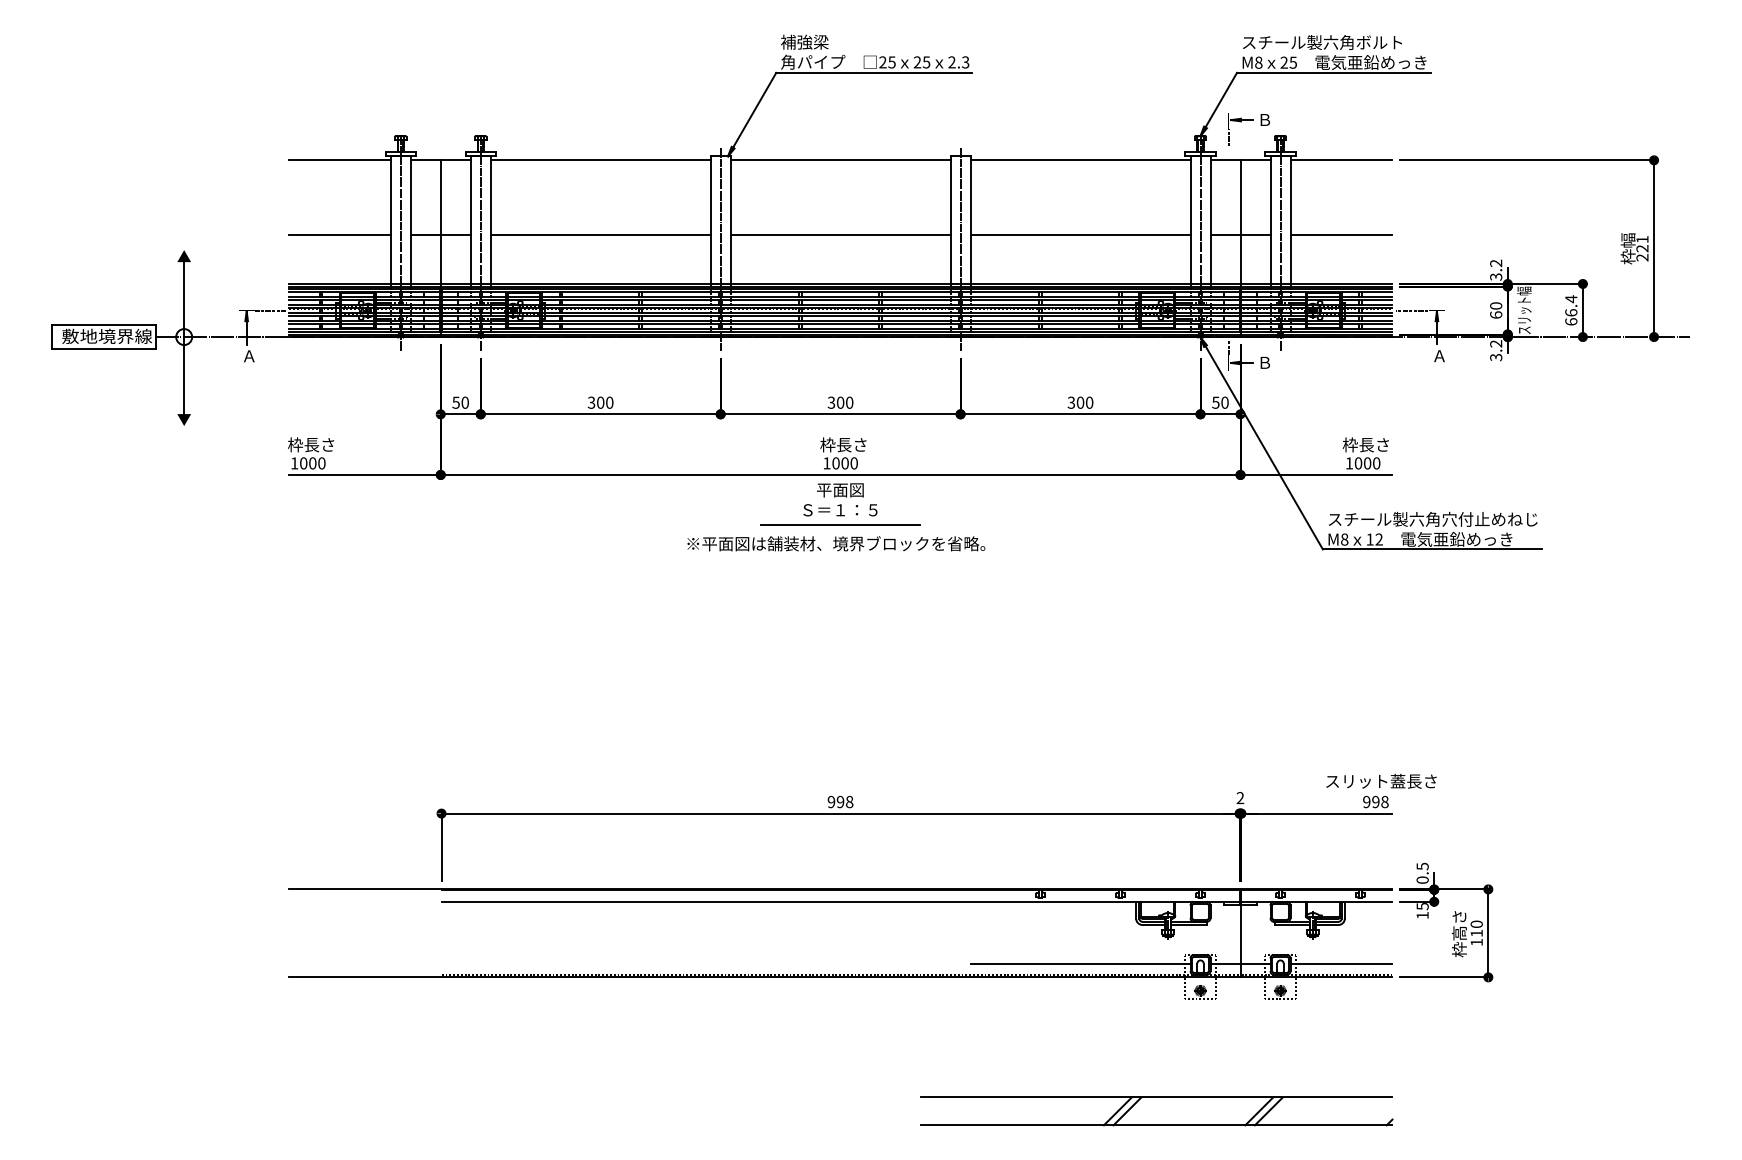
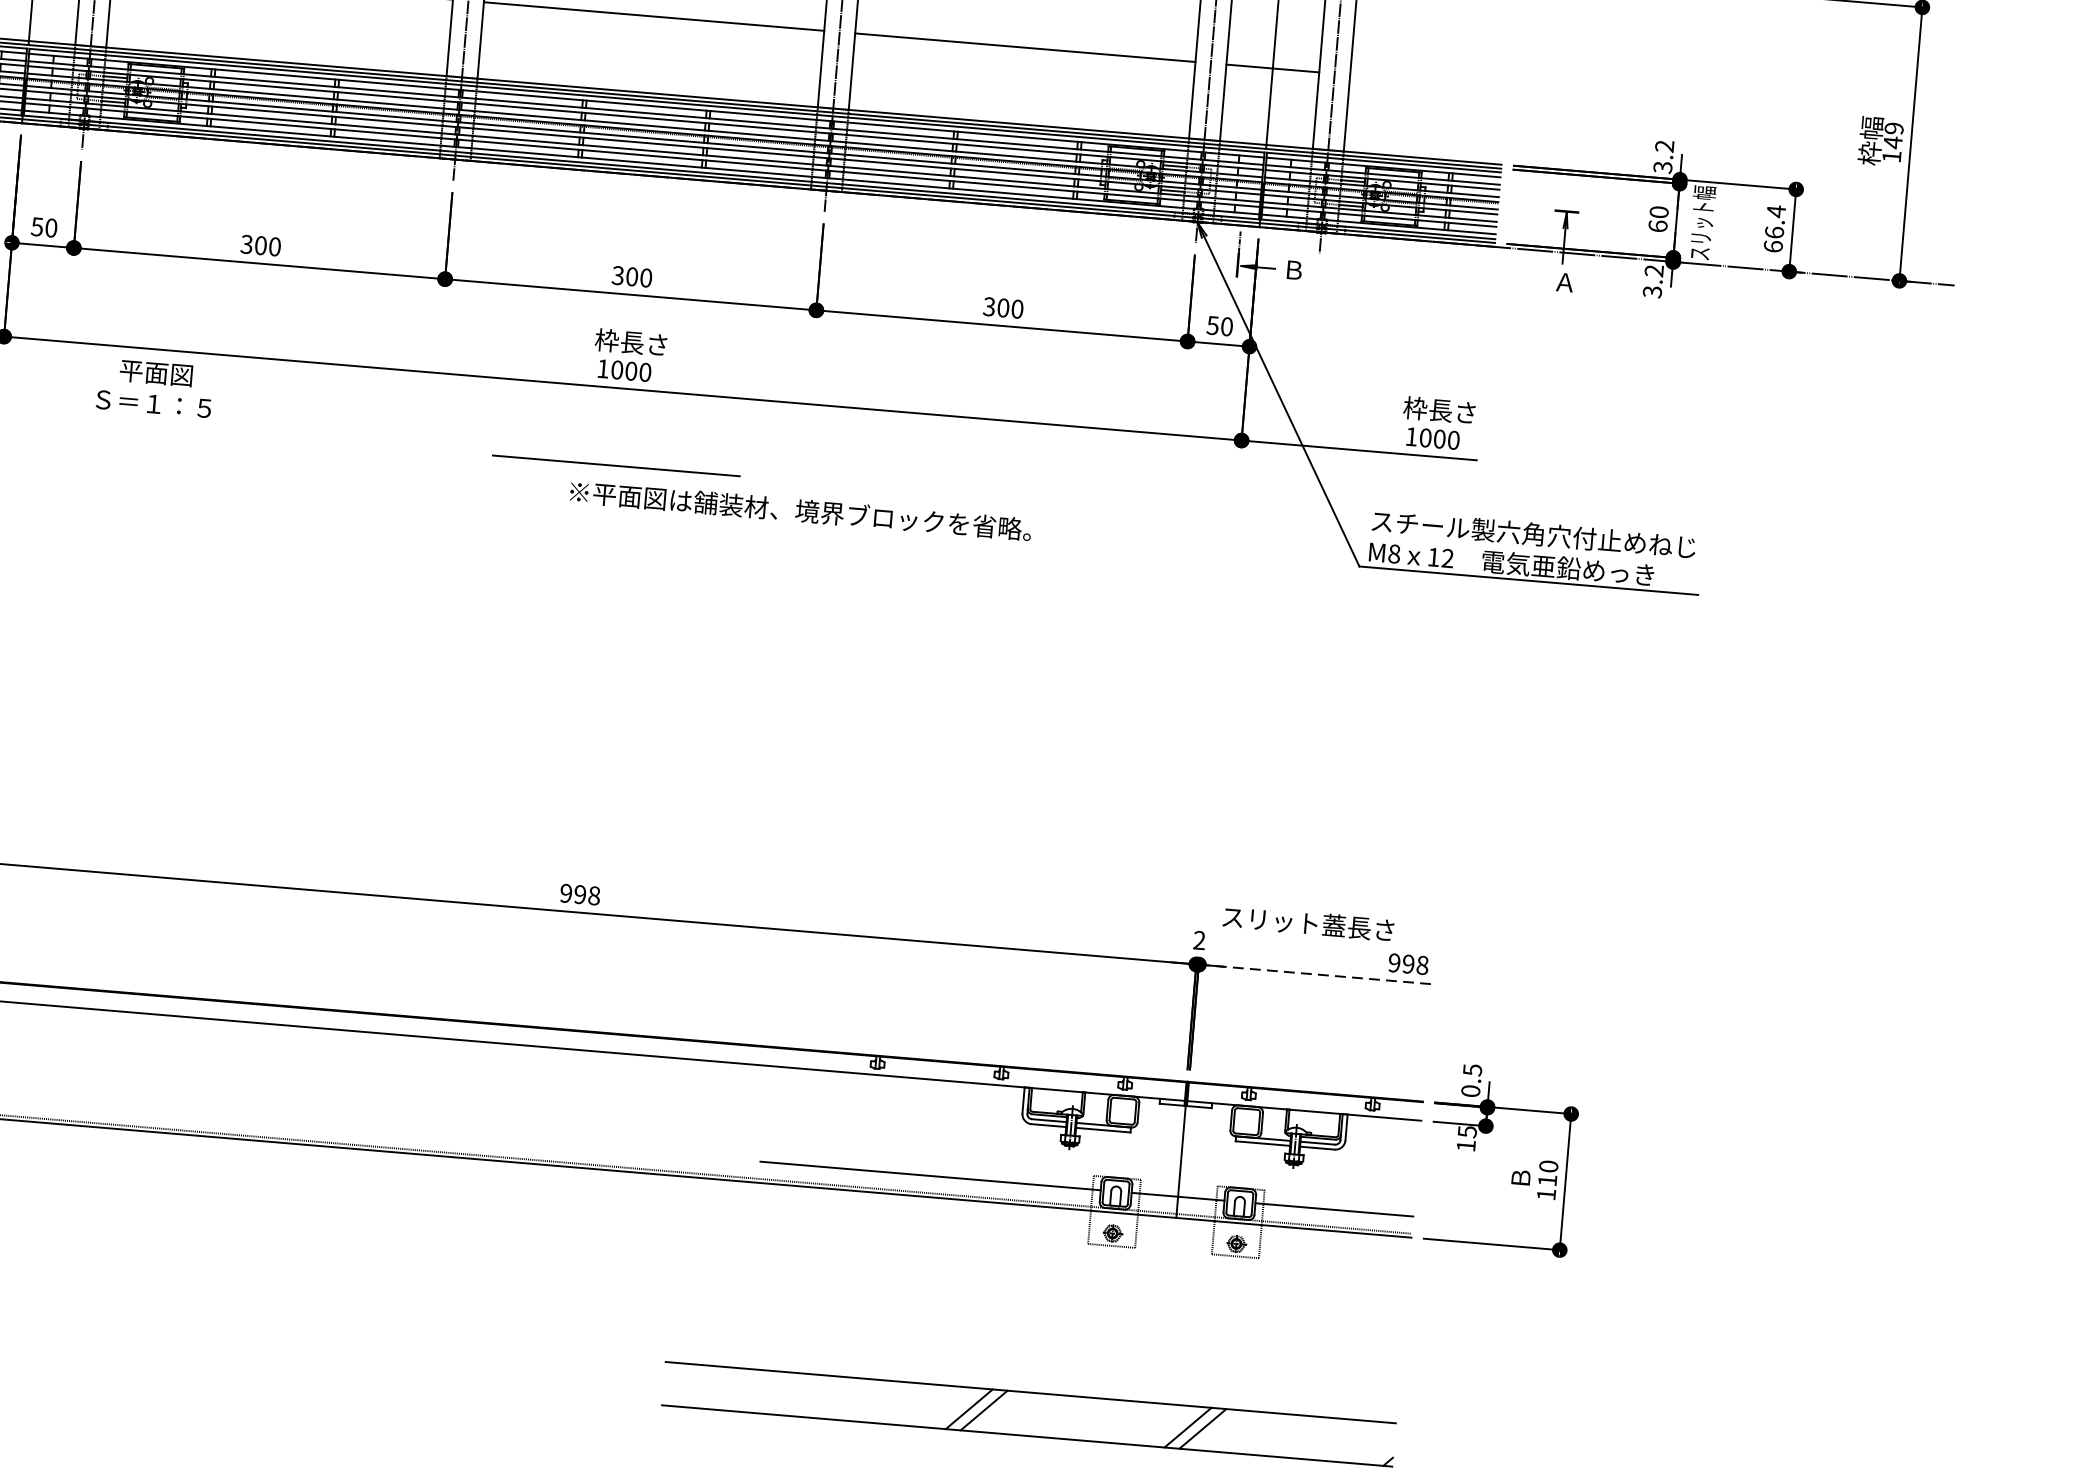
line: (1341, 234) -> (1429, 81), removed
text: (1642, 248) -> (1893, 142), 221 -> 149
line: (1412, 310) -> (1529, 208), removed
text: (840, 499) -> (155, 387), moved
text: (836, 543) -> (800, 510), moved
text: (1381, 780) -> (1308, 922), moved
line: (1316, 813) -> (1315, 974), solid -> dashed
text: (1458, 934) -> (1519, 1179), 枠高さ -> Ｂ

